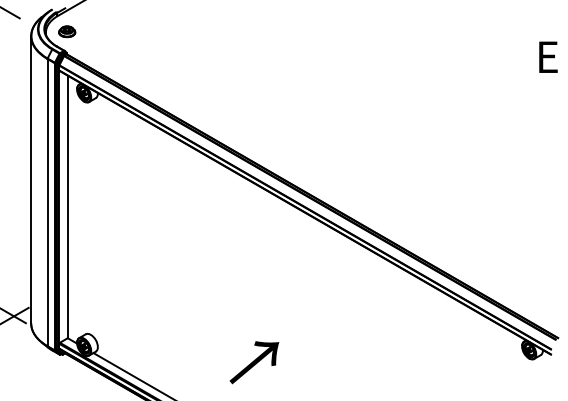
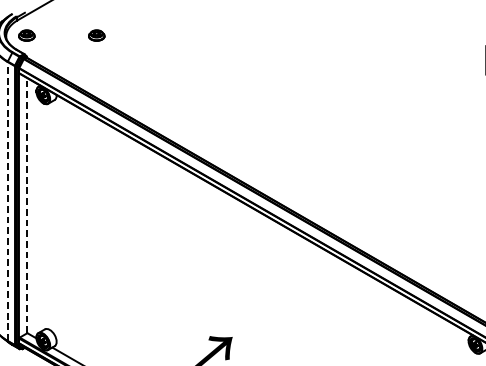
part: (139, 31) -> (97, 35), added
line: (47, 202) -> (7, 201), solid -> dashed
line: (67, 206) -> (27, 205), solid -> dashed

